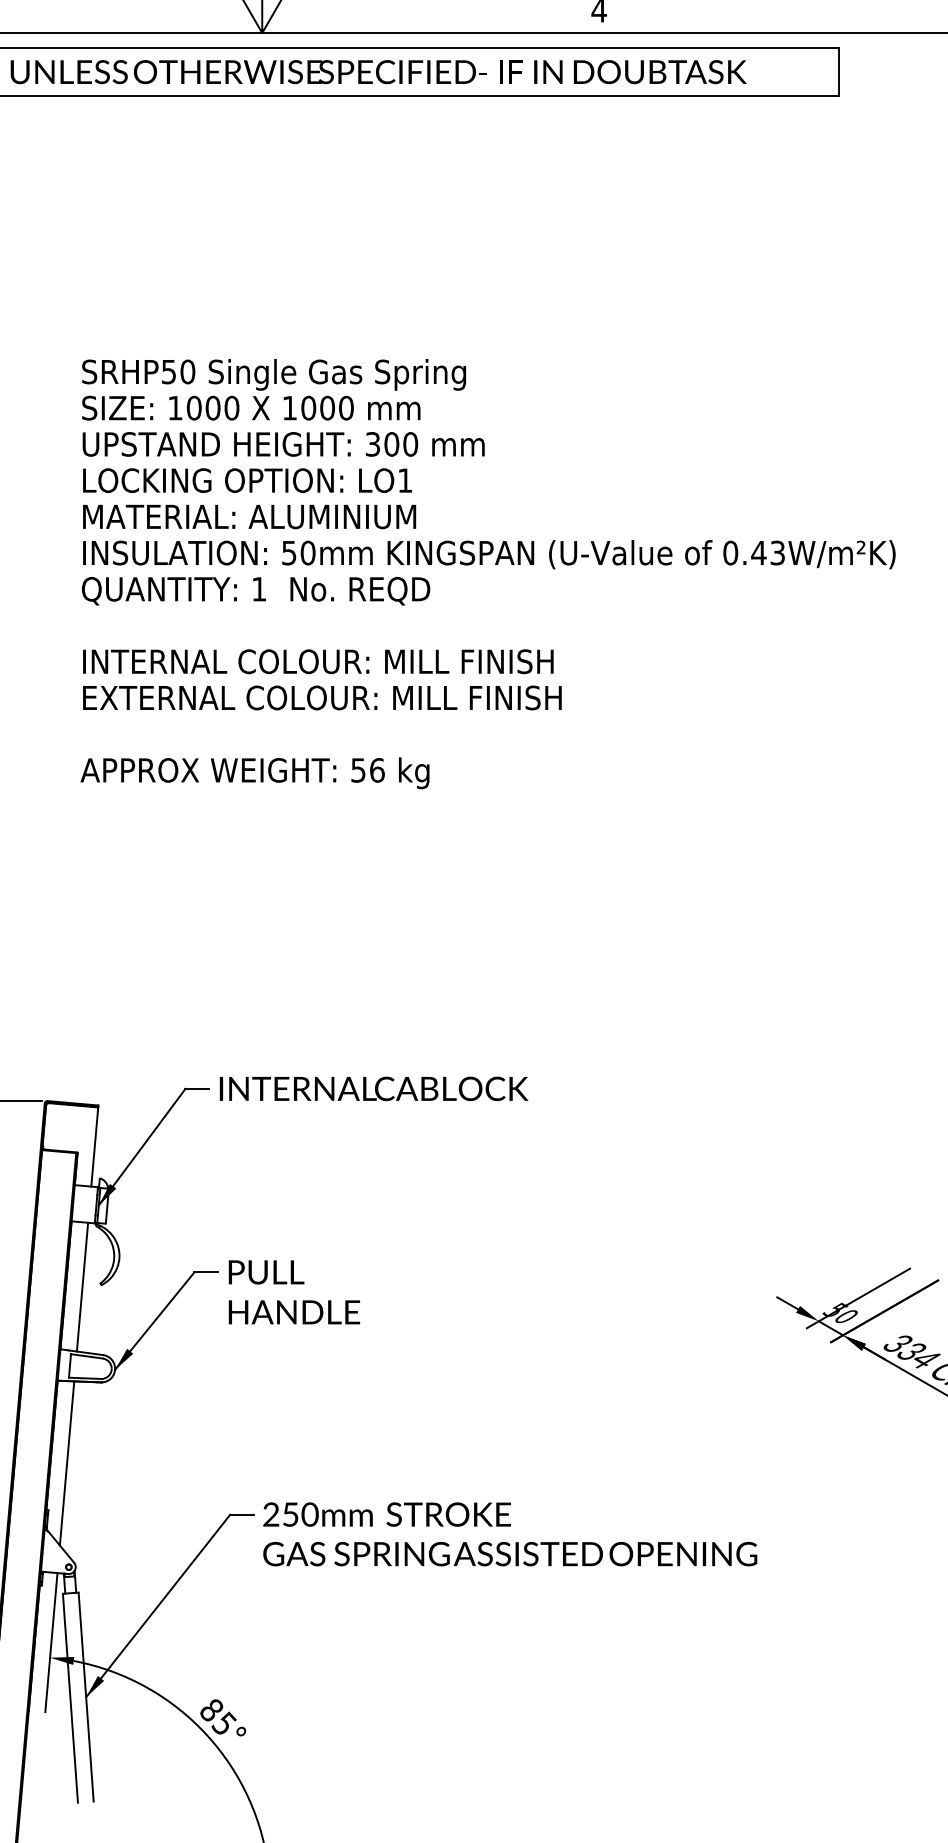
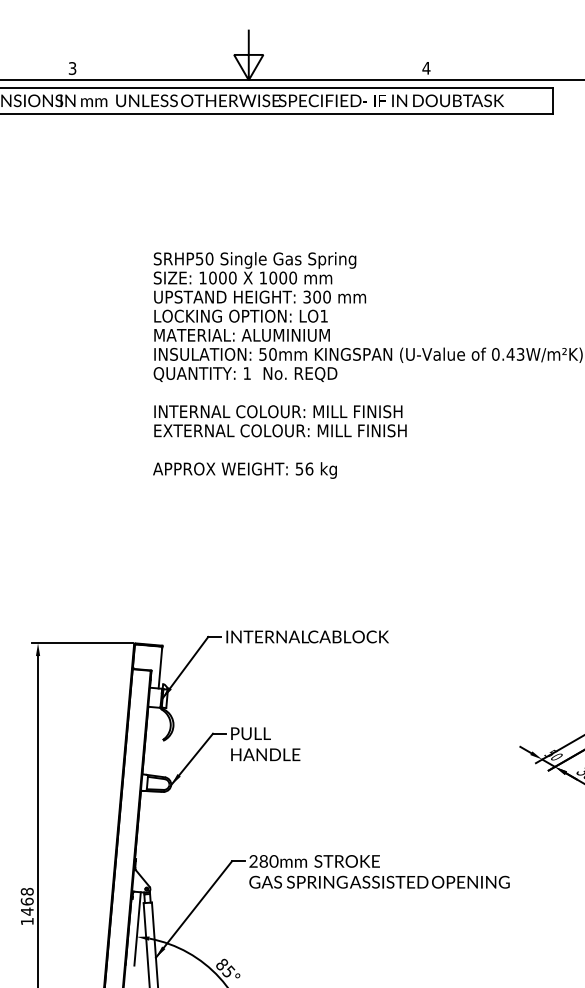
line: (81, 1287) -> (153, 741), removed
line: (66, 1463) -> (145, 834), removed
text: (290, 1514) -> (263, 861), 250mm -> 280mm

